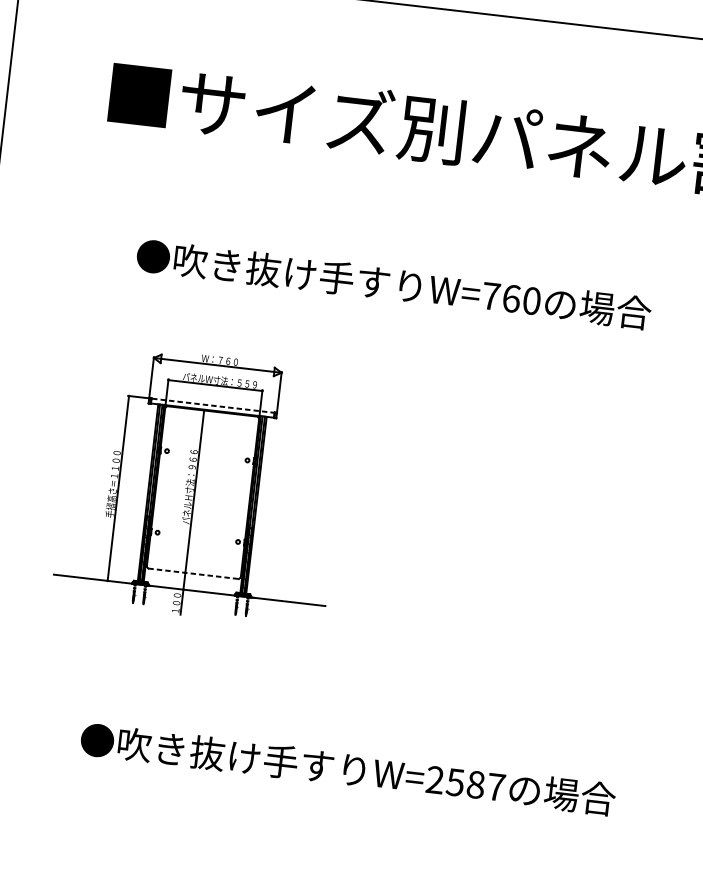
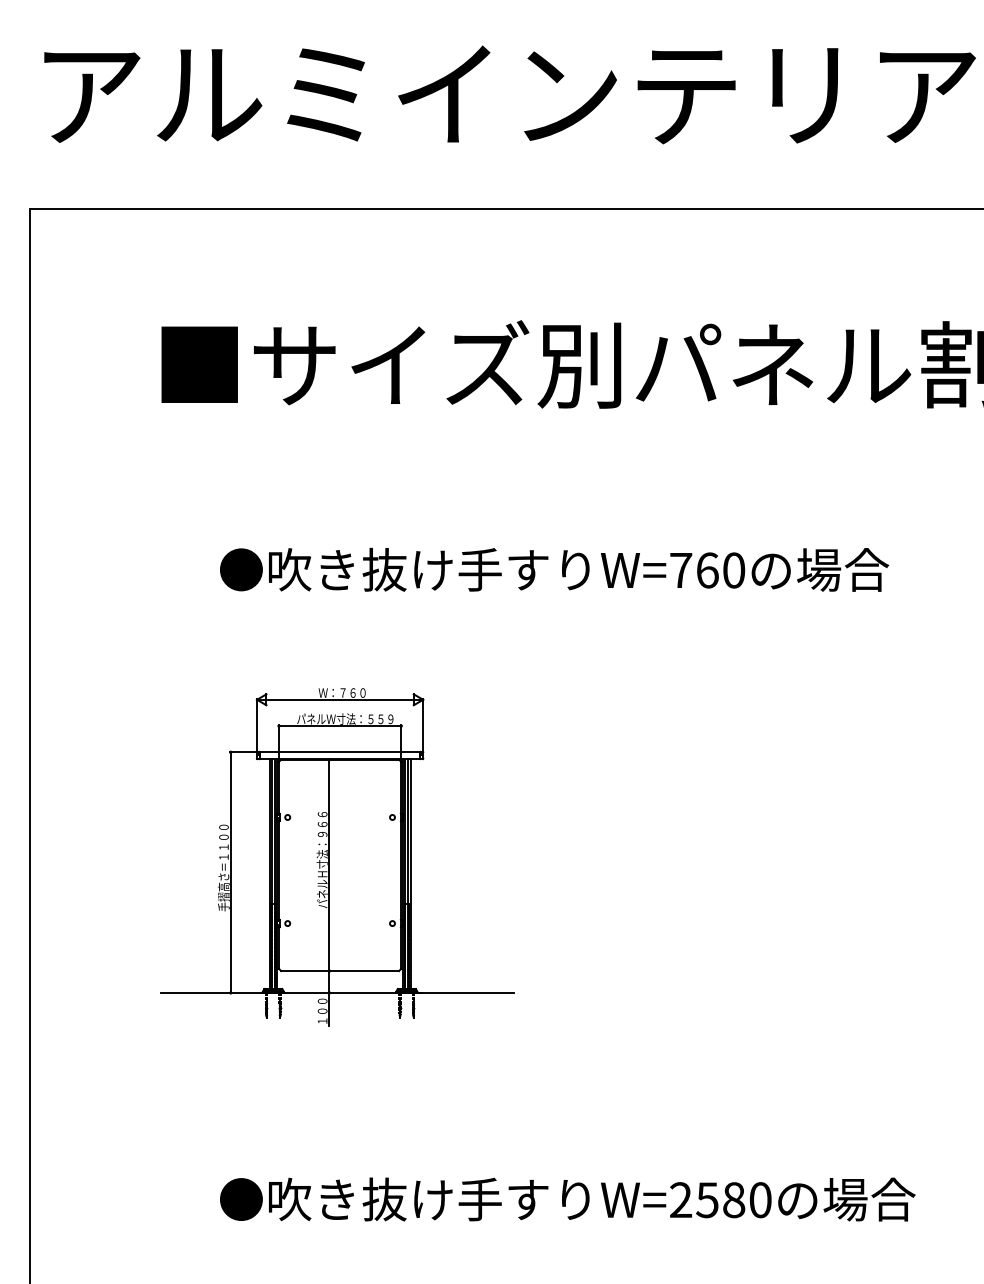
line: (213, 405) -> (340, 752), dashed -> solid
line: (193, 574) -> (340, 971), dashed -> solid
text: (496, 787) -> (760, 1200), W=2587 -> W=2580

